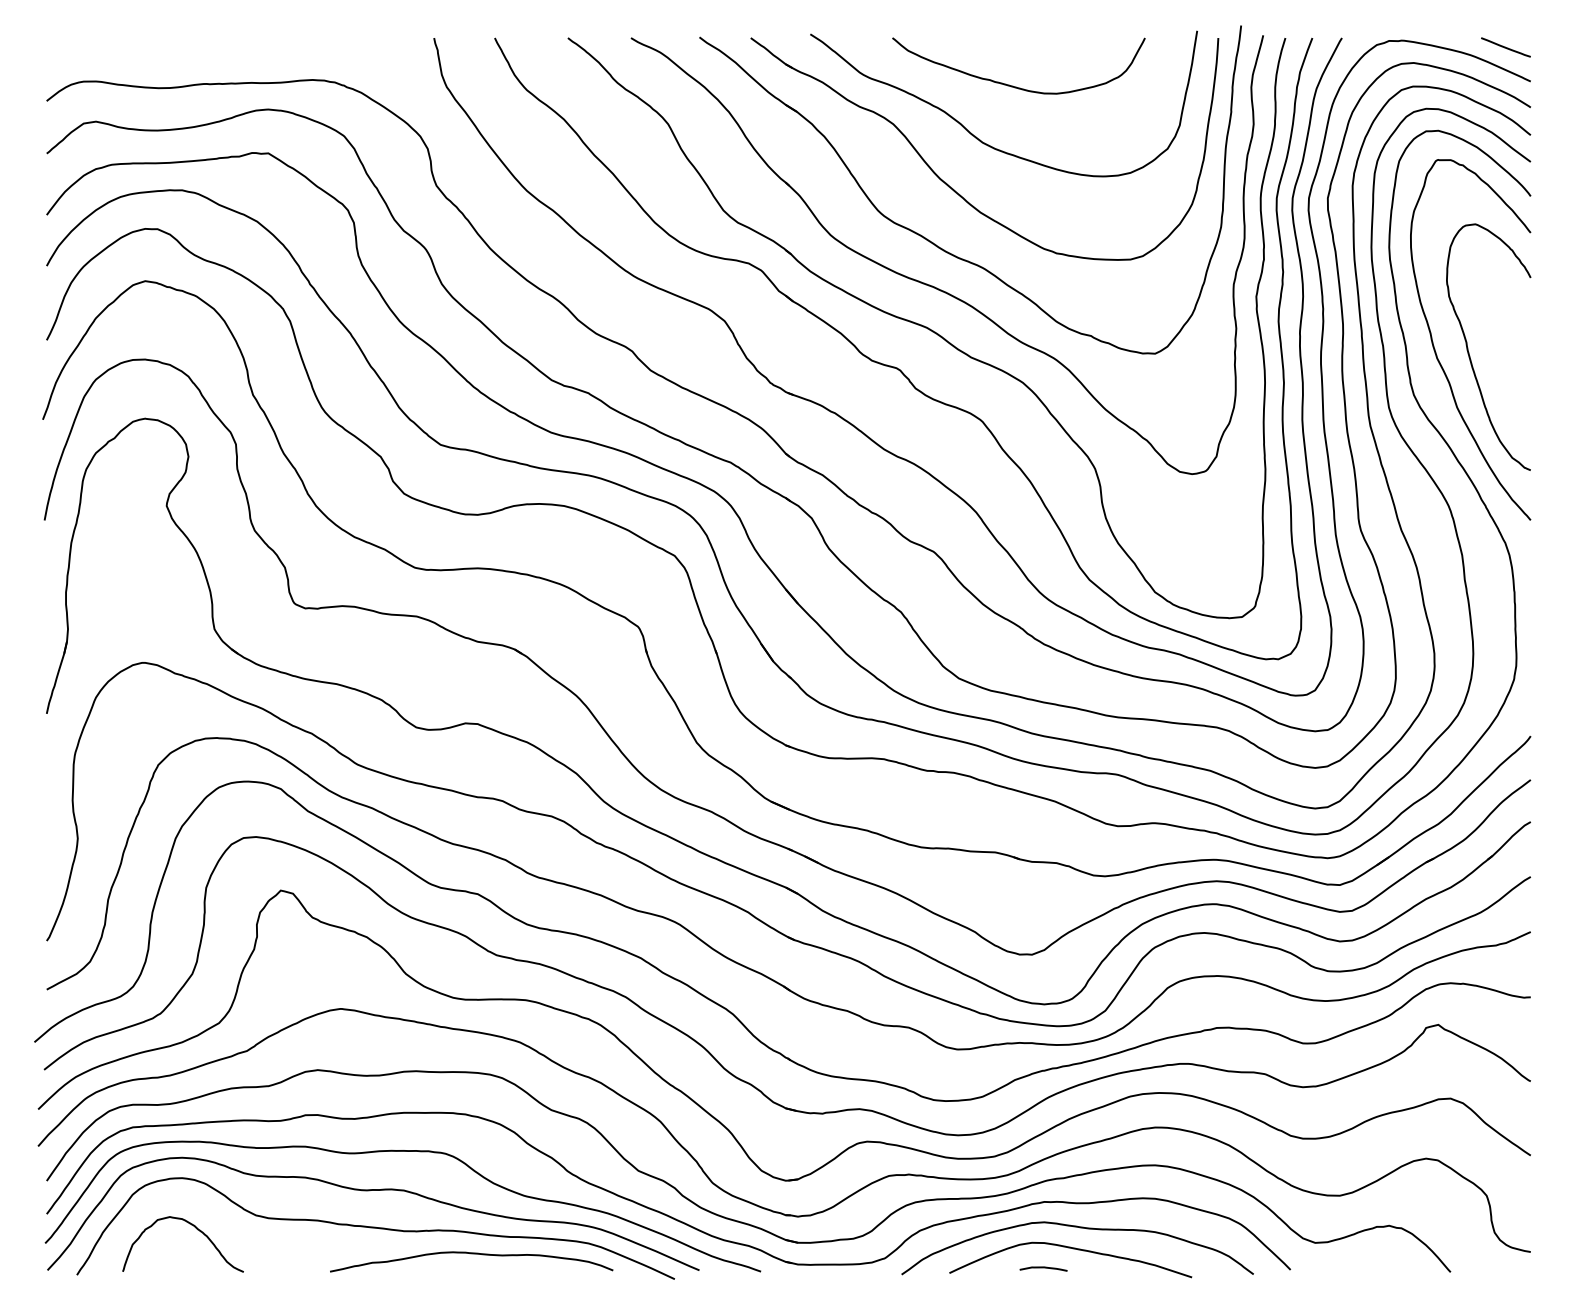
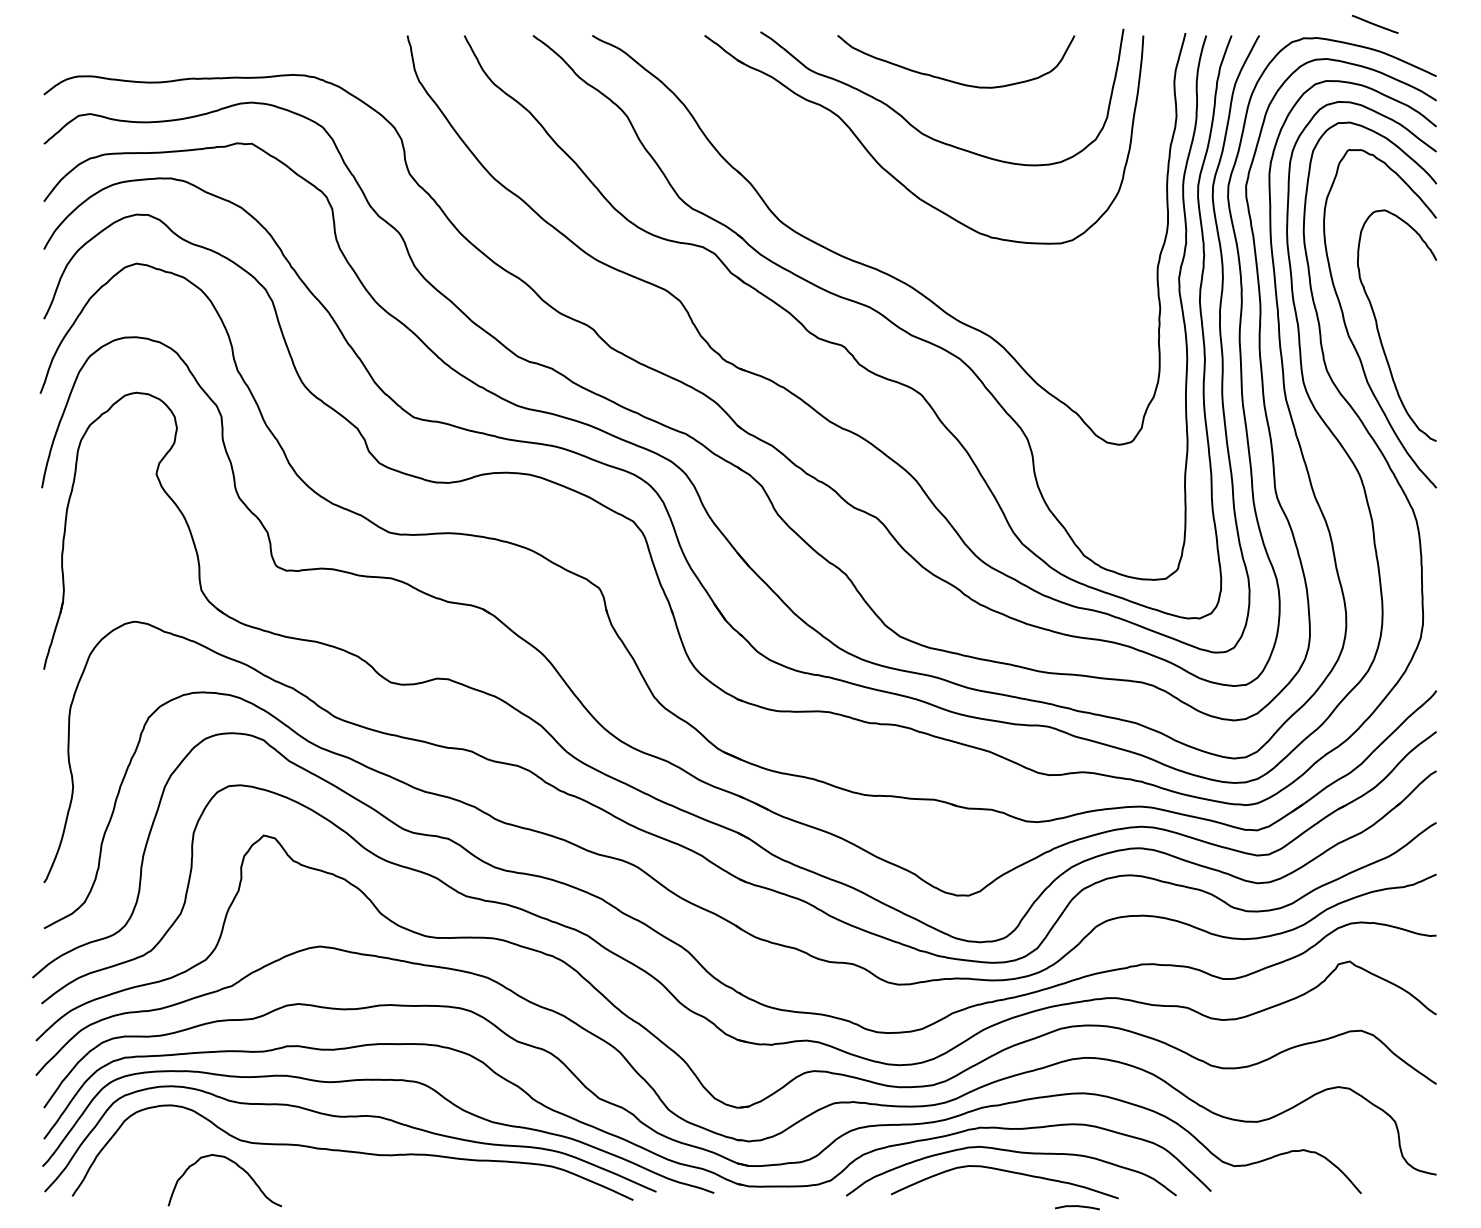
line: (1505, 46) -> (1374, 23), moved
part: (933, 242) -> (876, 227), removed
curve: (196, 1229) -> (237, 1166), moved
curve: (471, 1253) -> (442, 1176), removed
curve: (1043, 1267) -> (1077, 1206), moved

